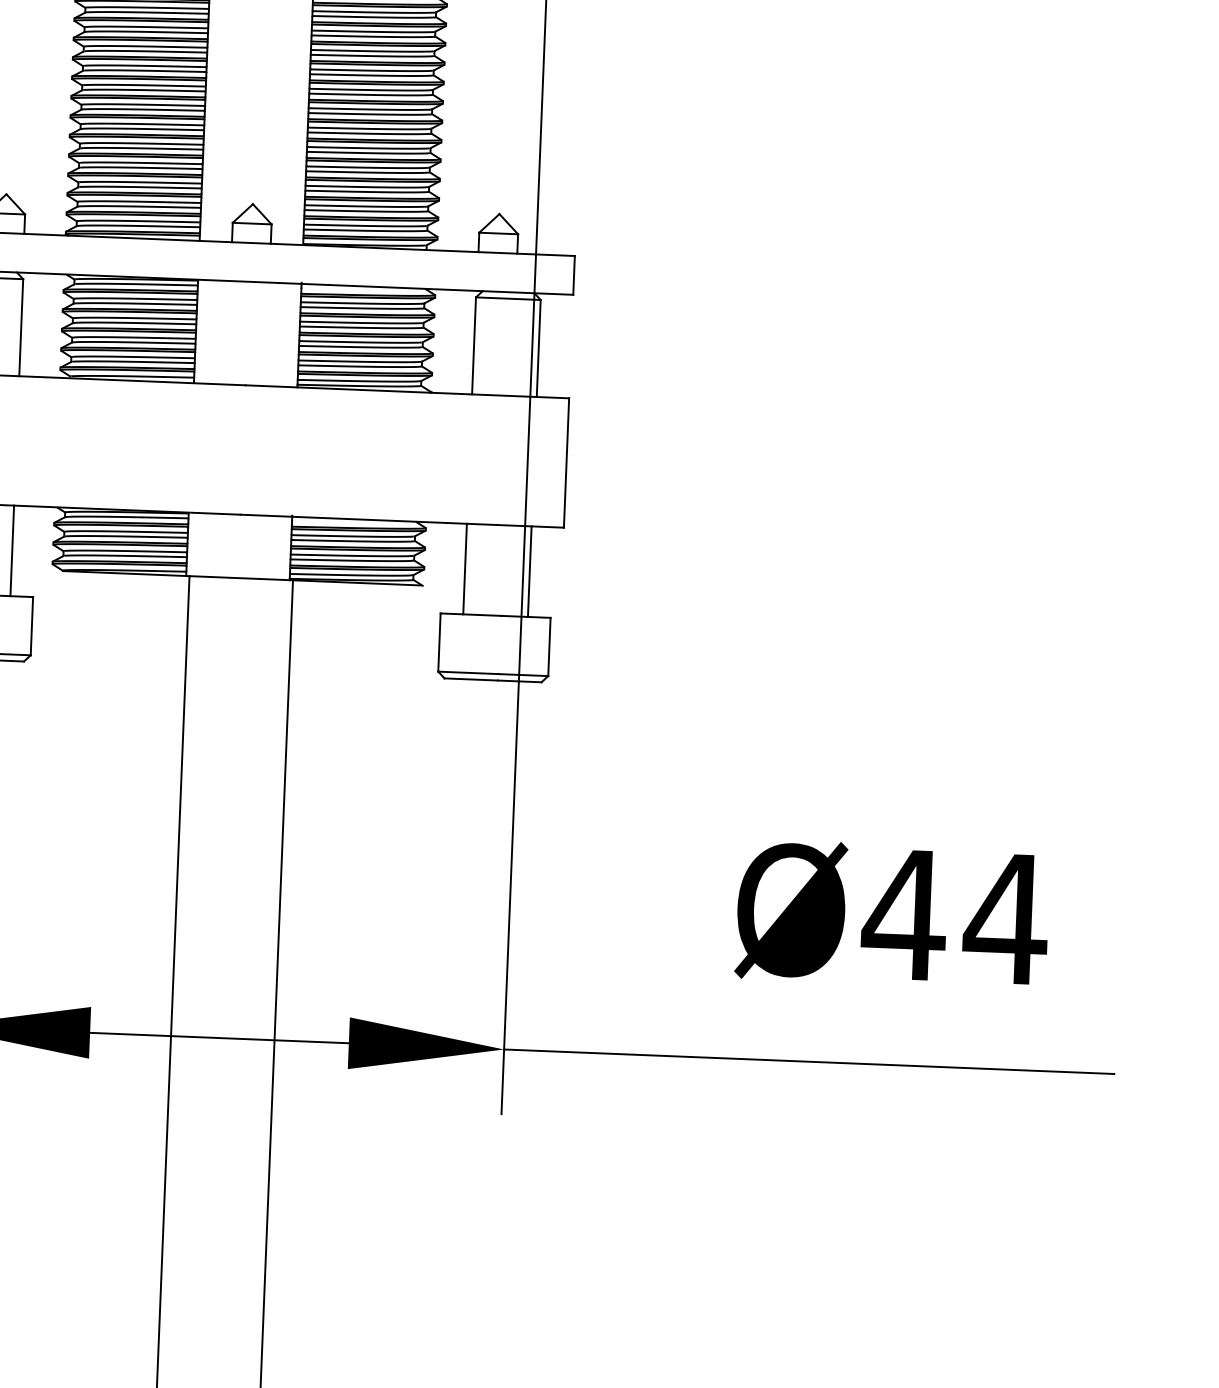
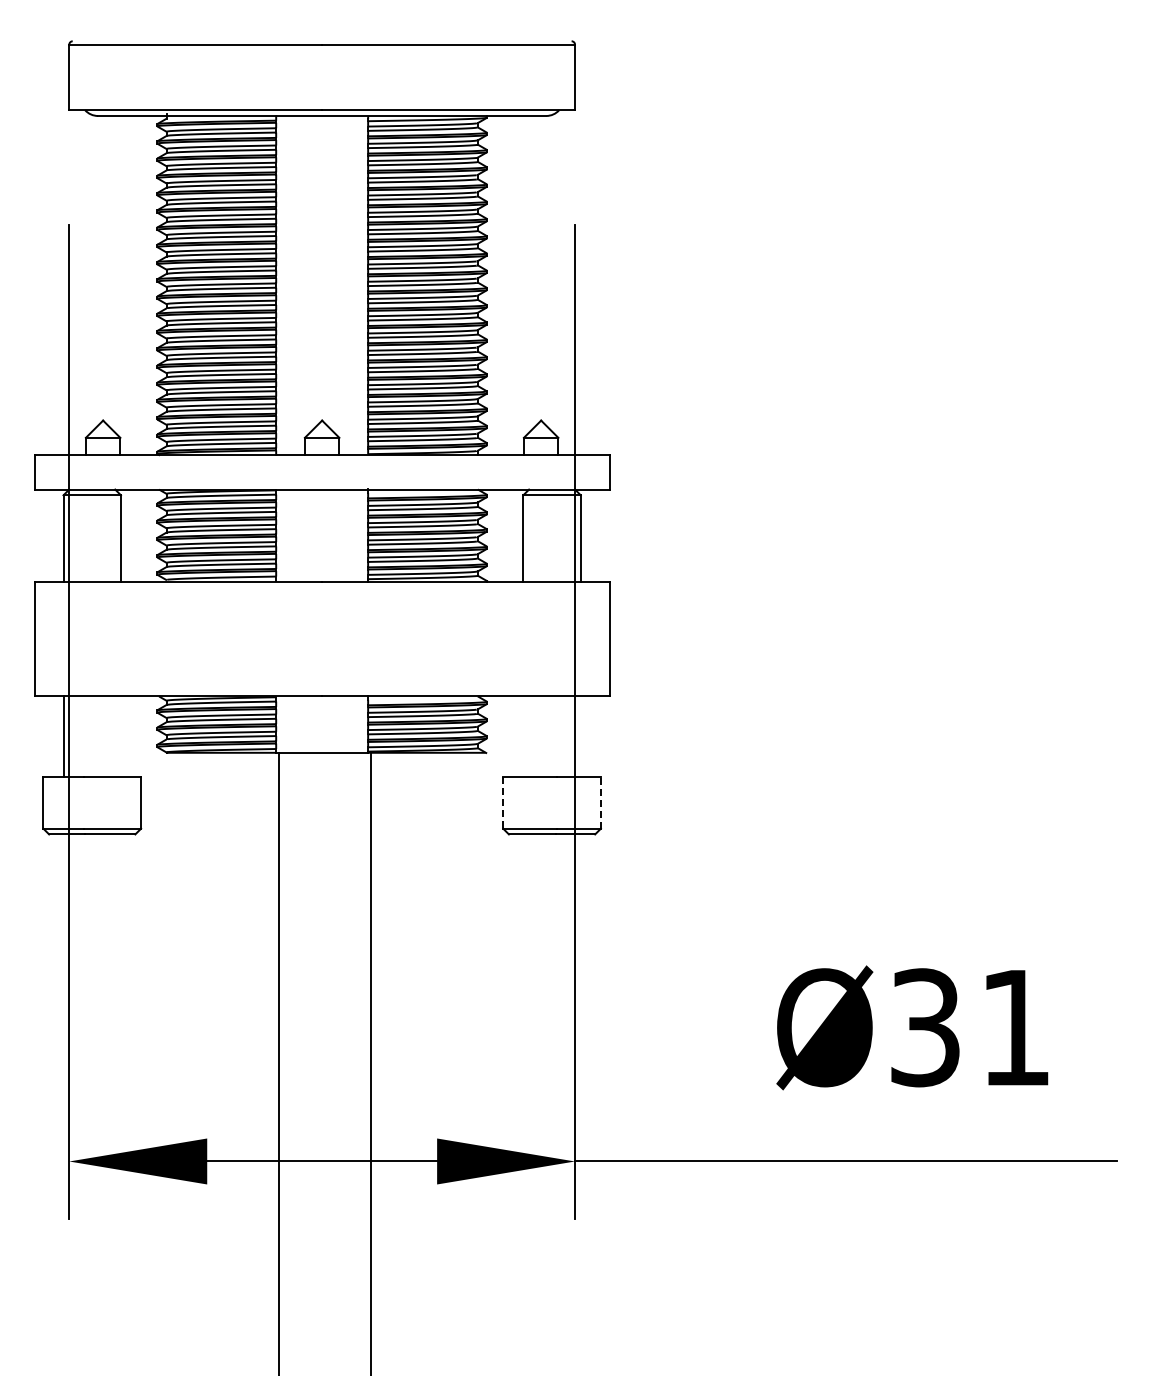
line: (12, 550) -> (121, 736), removed
line: (465, 568) -> (523, 736), removed
line: (529, 571) -> (580, 736), removed
line: (439, 642) -> (503, 802), solid -> dashed
line: (548, 646) -> (600, 802), solid -> dashed
text: (955, 916) -> (970, 1027), Ø44 -> Ø31

